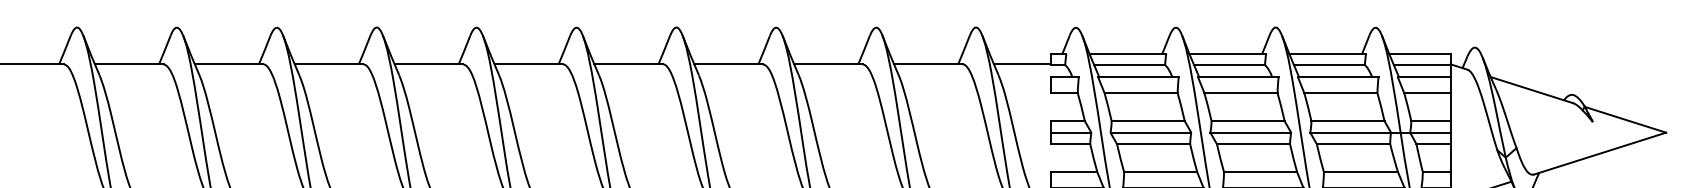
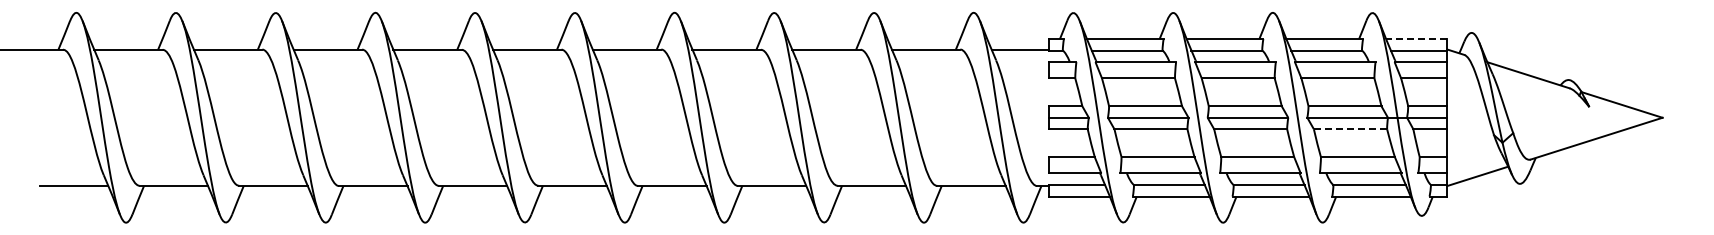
line: (1419, 54) -> (1416, 39), solid -> dashed
line: (1353, 144) -> (1350, 129), solid -> dashed

